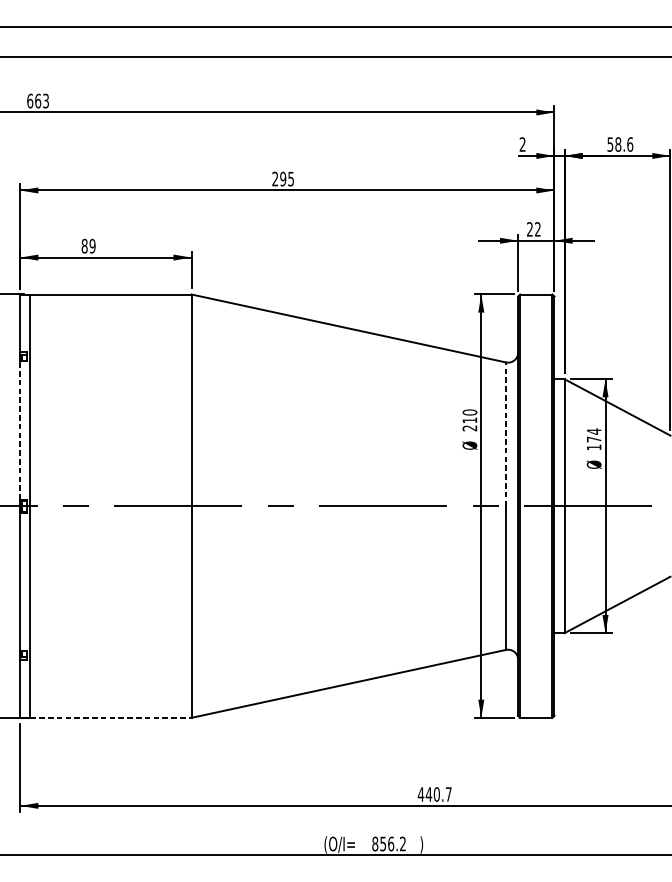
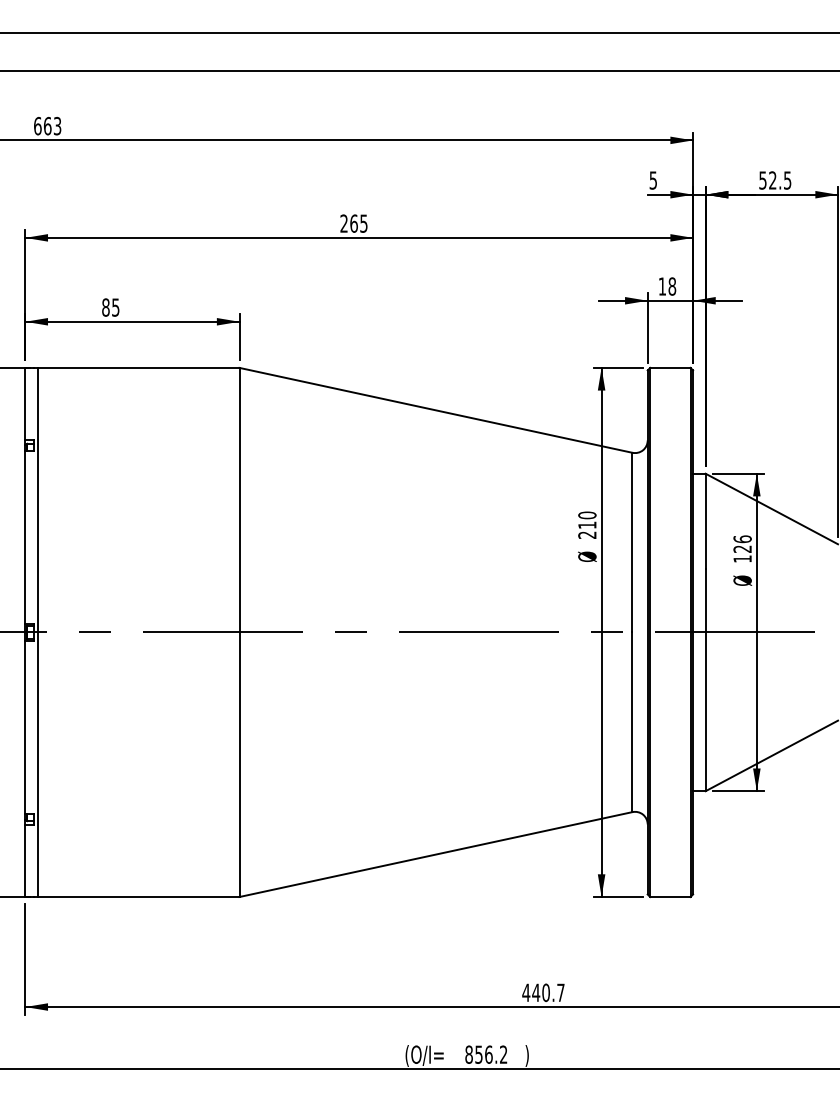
text: (522, 144) -> (652, 180), 2 -> 5
text: (624, 144) -> (780, 180), 58.6 -> 52.5
text: (282, 178) -> (353, 223), 295 -> 265
text: (534, 229) -> (667, 286), 22 -> 18
text: (92, 246) -> (115, 307), 89 -> 85
line: (20, 430) -> (25, 537), dashed -> solid
line: (506, 434) -> (632, 542), dashed -> solid
text: (594, 434) -> (742, 543), 174 -> 126
line: (110, 718) -> (138, 897), dashed -> solid

